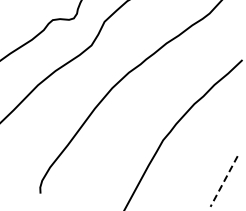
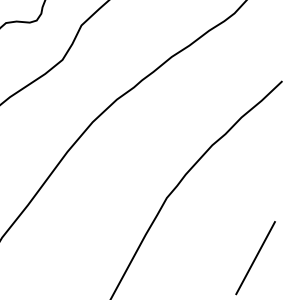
line: (224, 181) -> (256, 258), dashed -> solid

